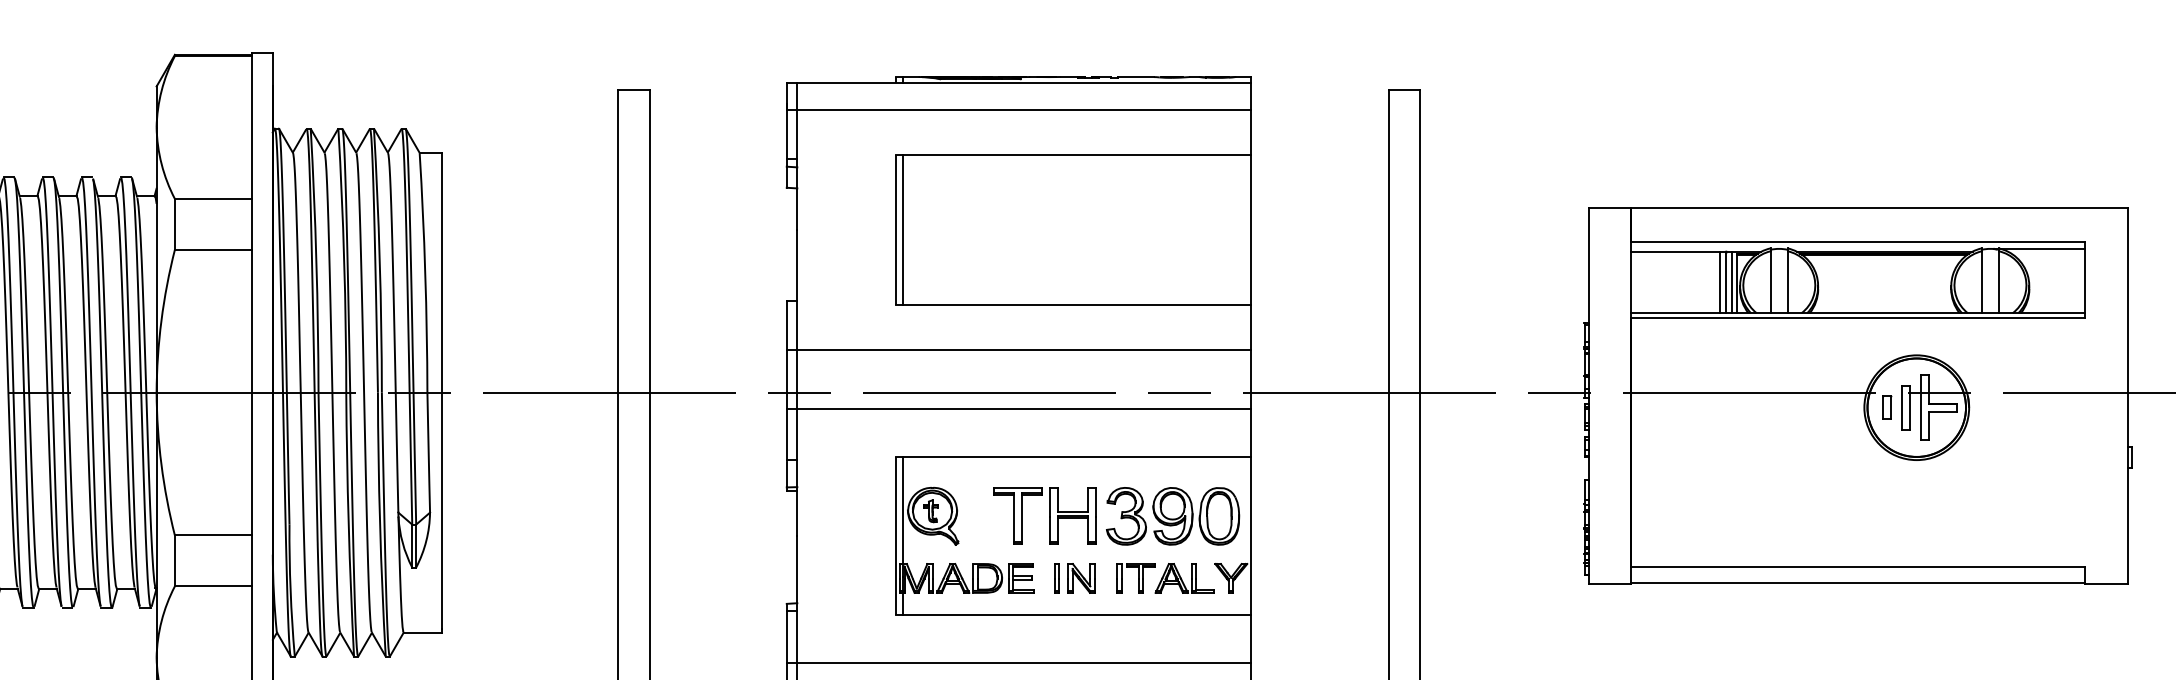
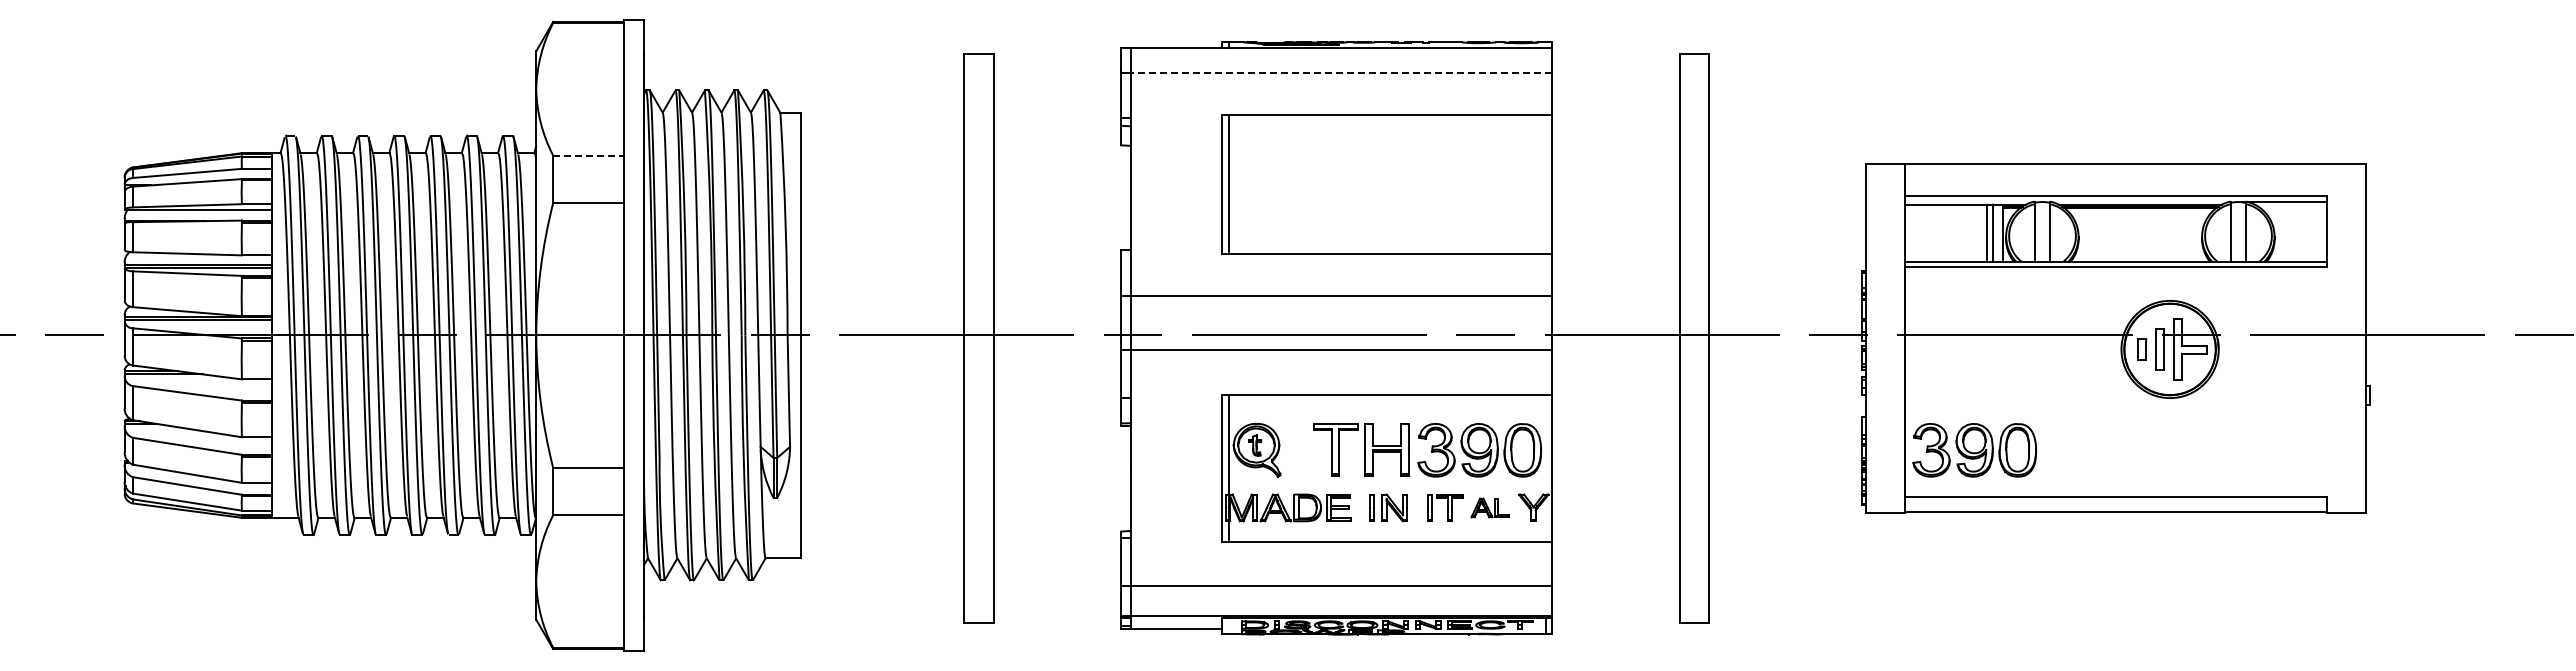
line: (1024, 110) -> (1341, 73), solid -> dashed
line: (212, 198) -> (588, 155), solid -> dashed
line: (1731, 281) -> (1998, 232), removed
part: (1706, 516) -> (1974, 450), added
part: (1183, 577) -> (1489, 507), size x0.7

